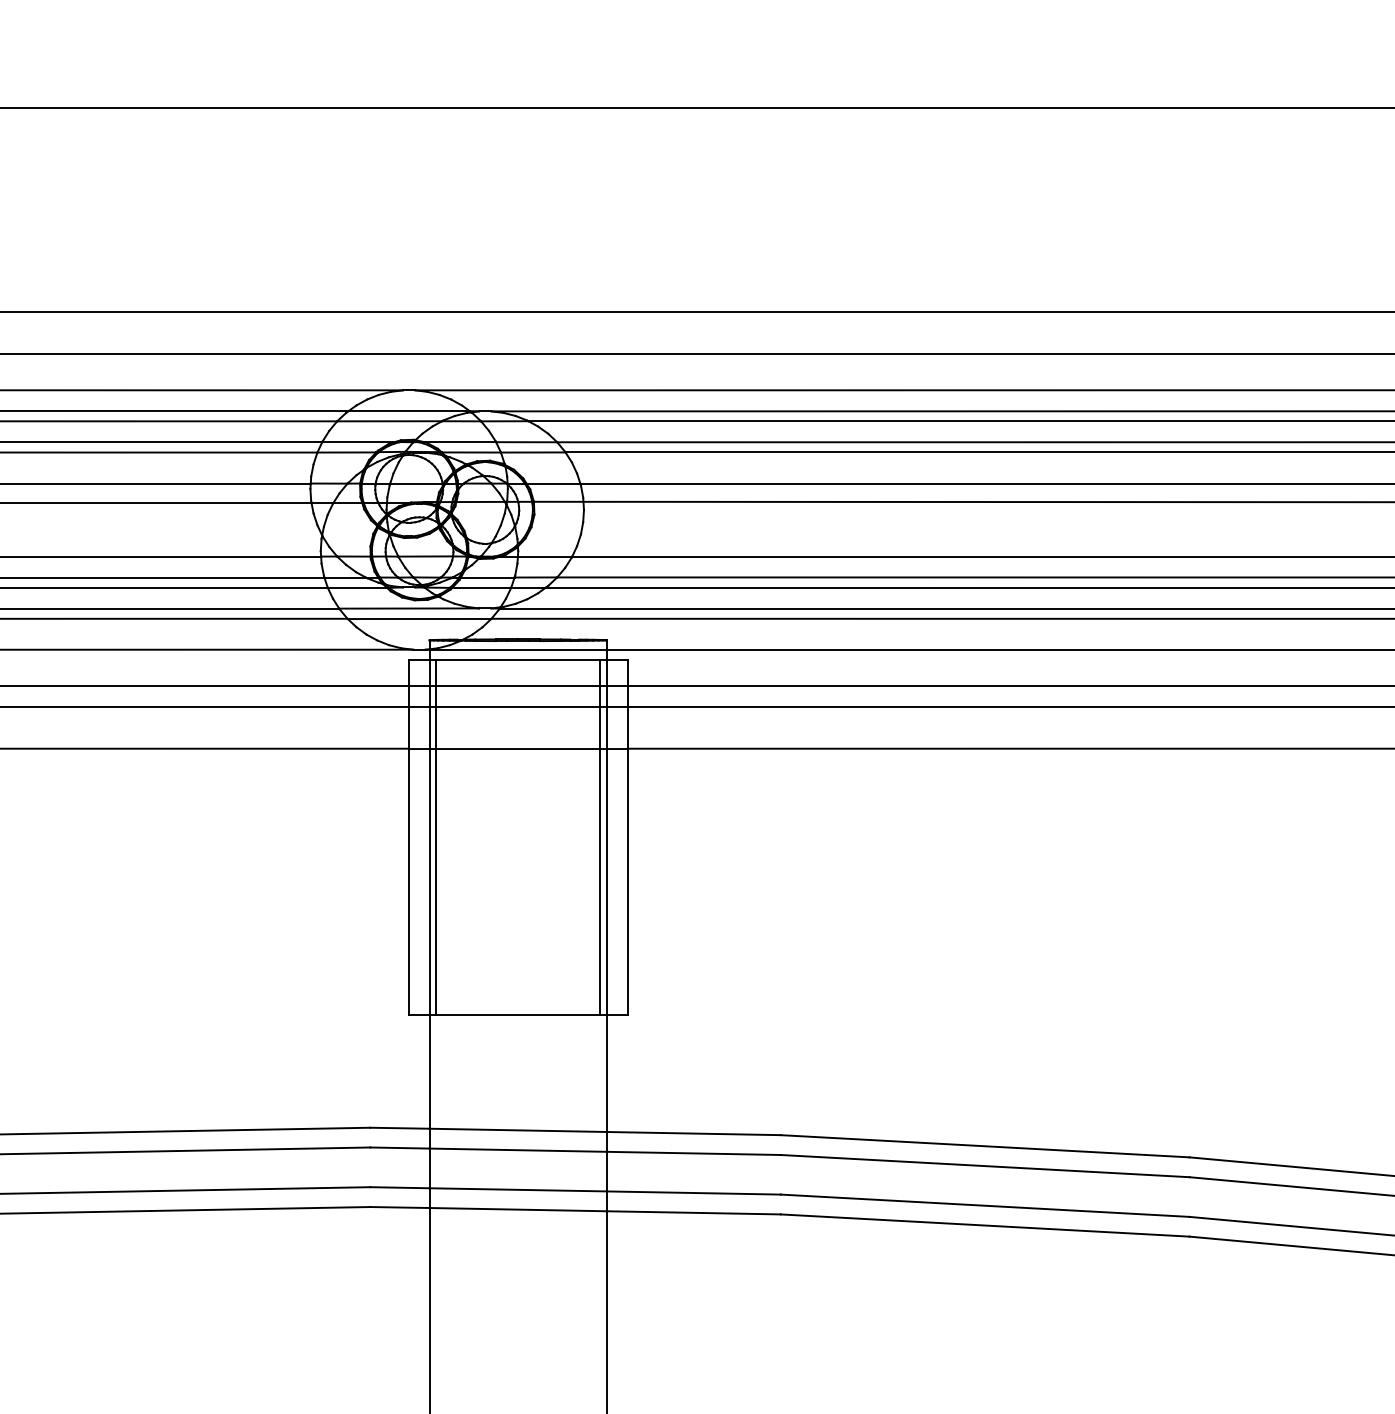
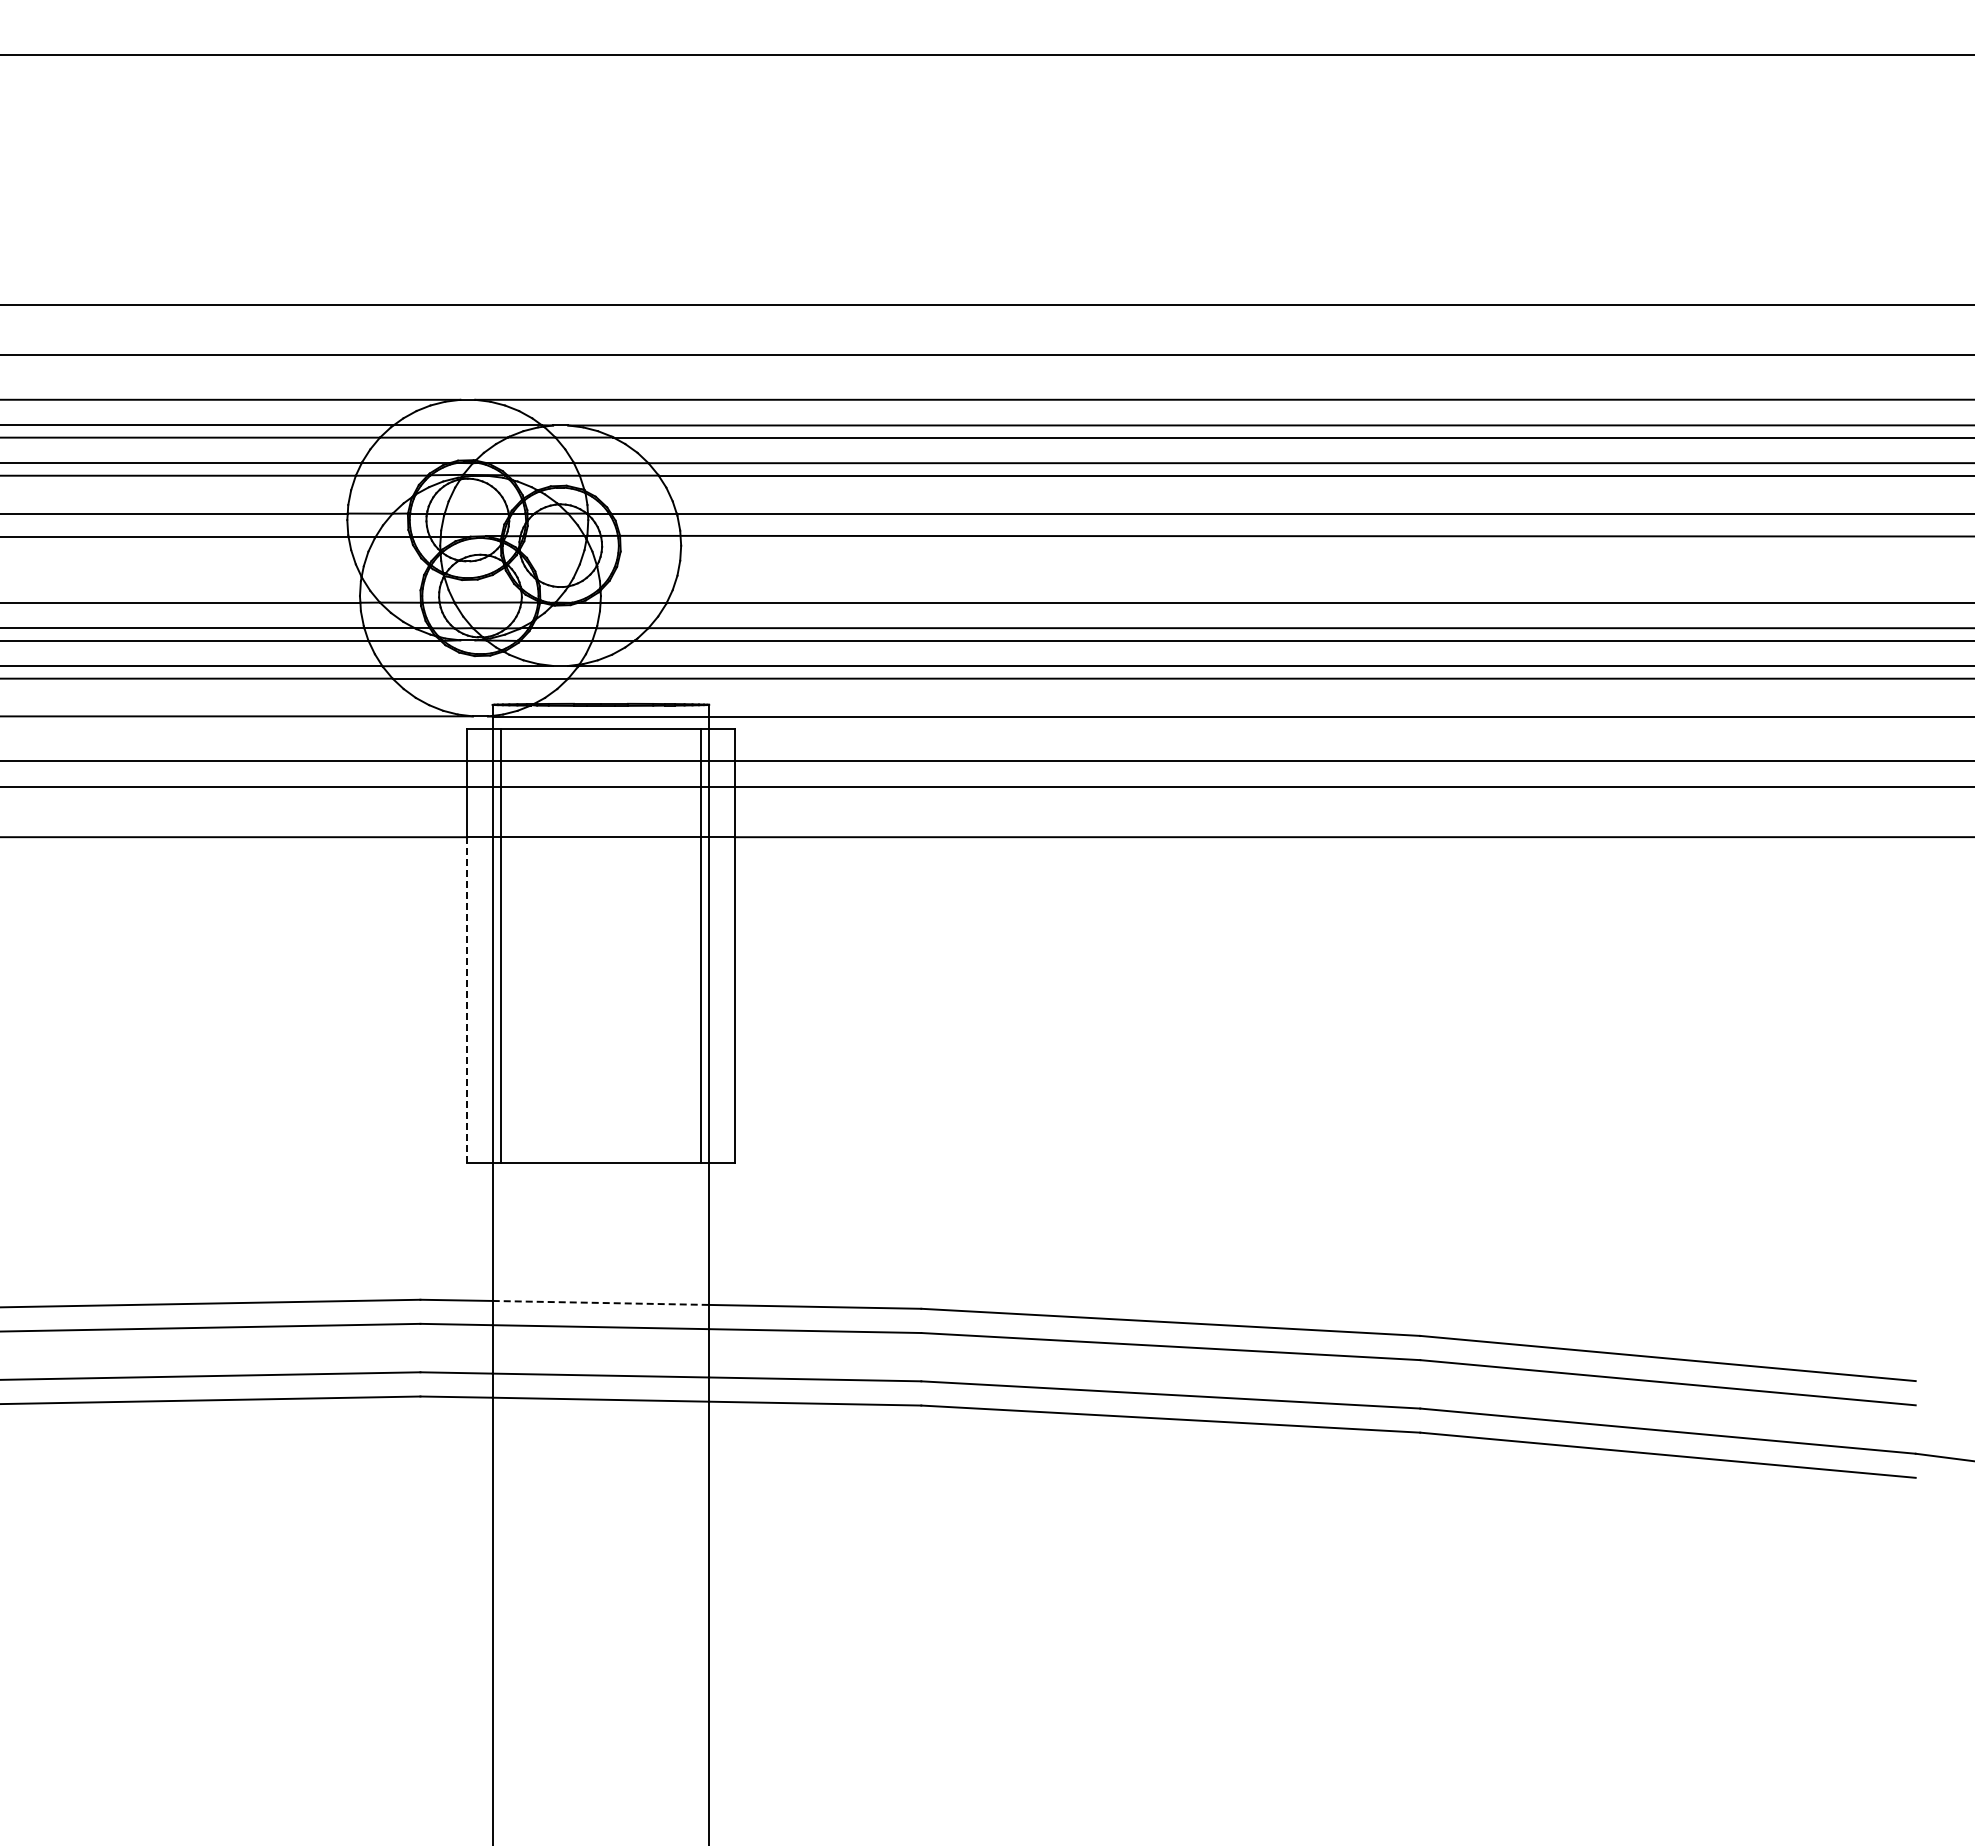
line: (408, 881) -> (467, 999), solid -> dashed
line: (518, 1129) -> (601, 1302), solid -> dashed

